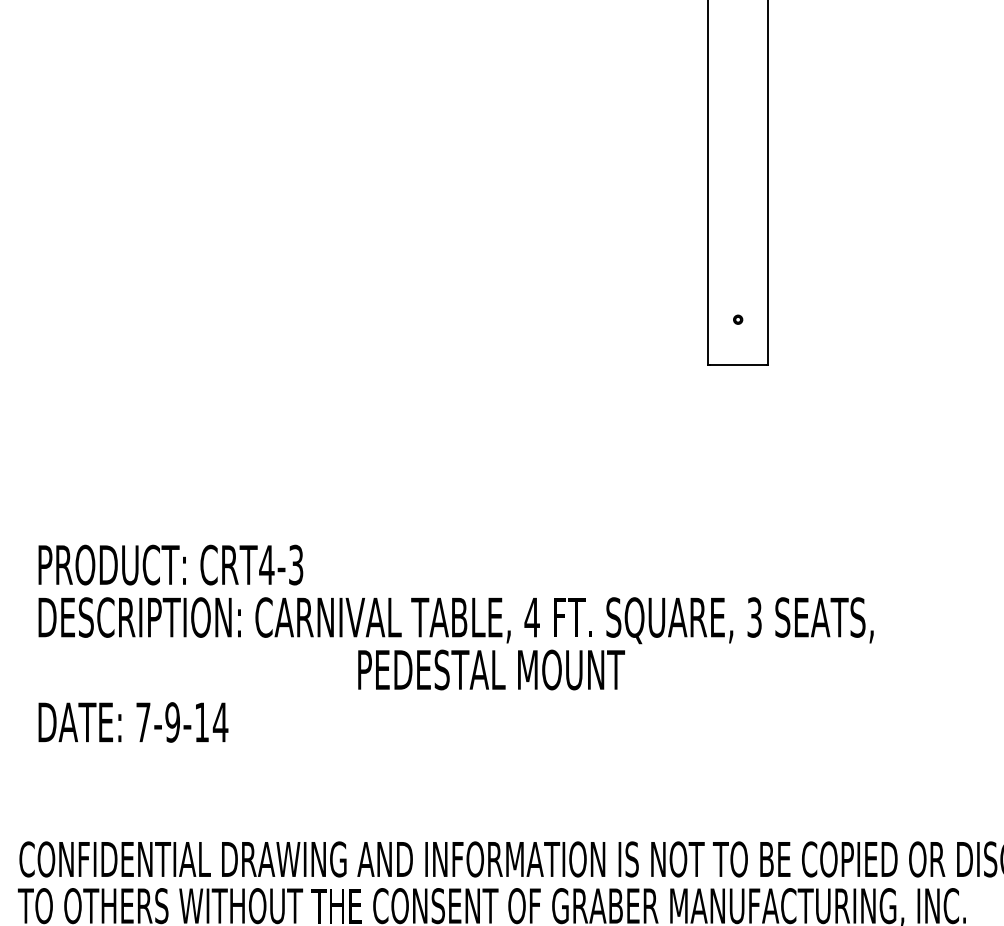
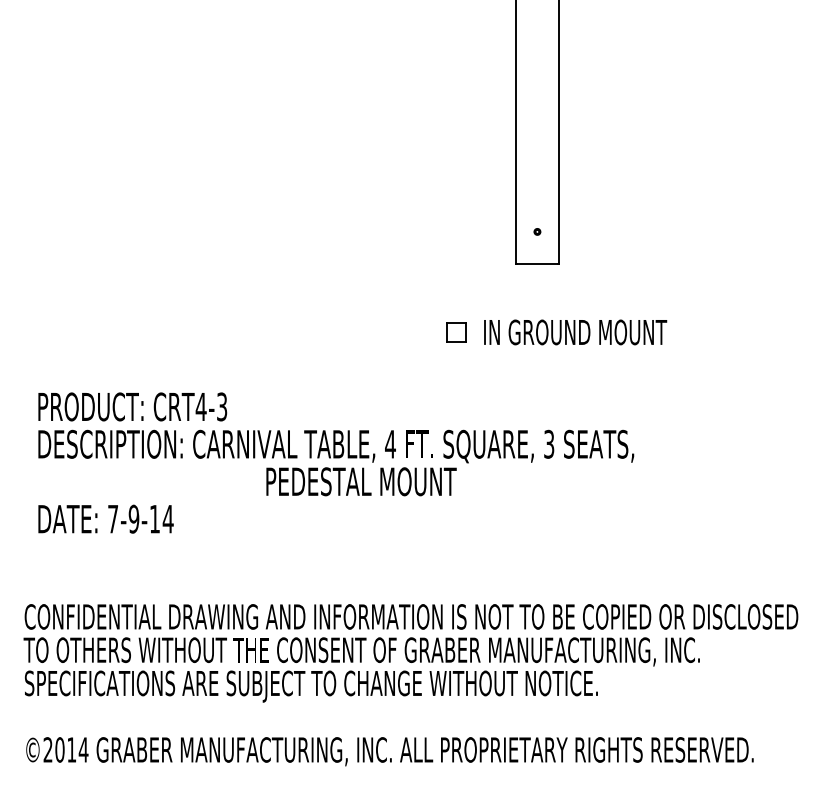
part: (764, 460) -> (556, 332), added

